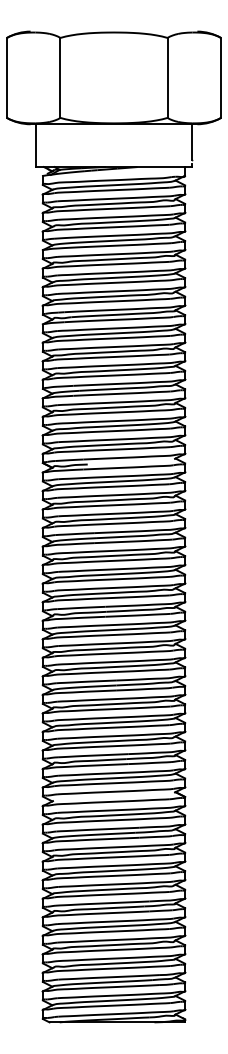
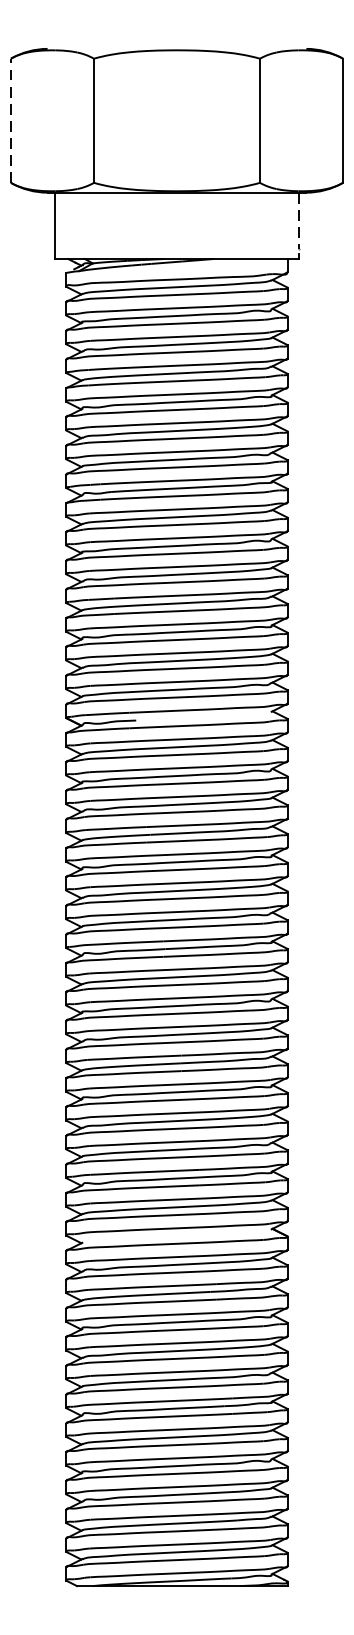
line: (7, 77) -> (11, 120), solid -> dashed
line: (192, 142) -> (298, 220), solid -> dashed

